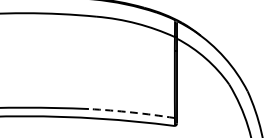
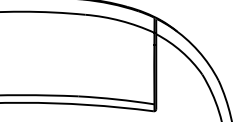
arc: (132, 112) -> (116, 99), dashed -> solid

